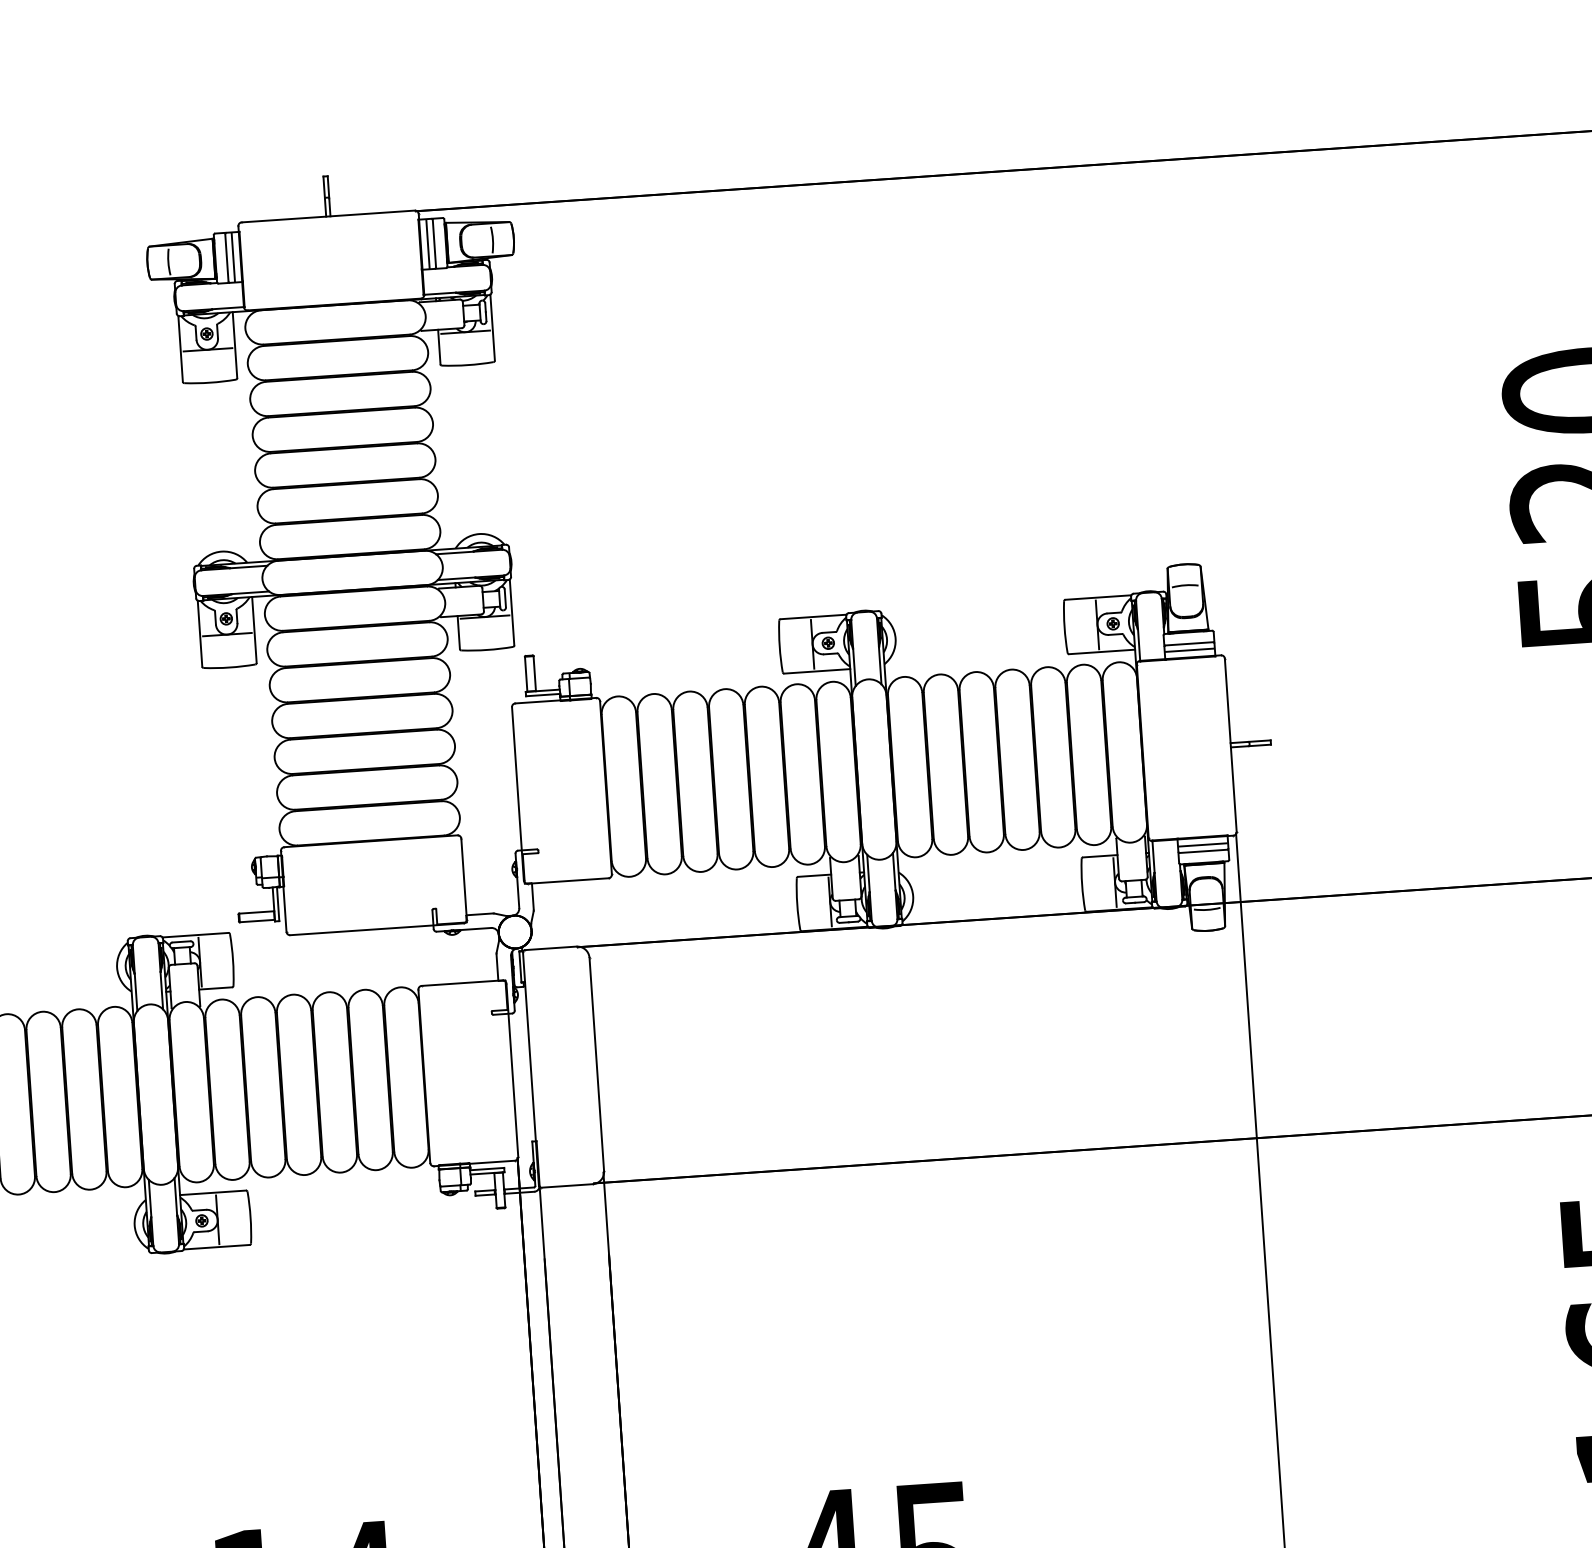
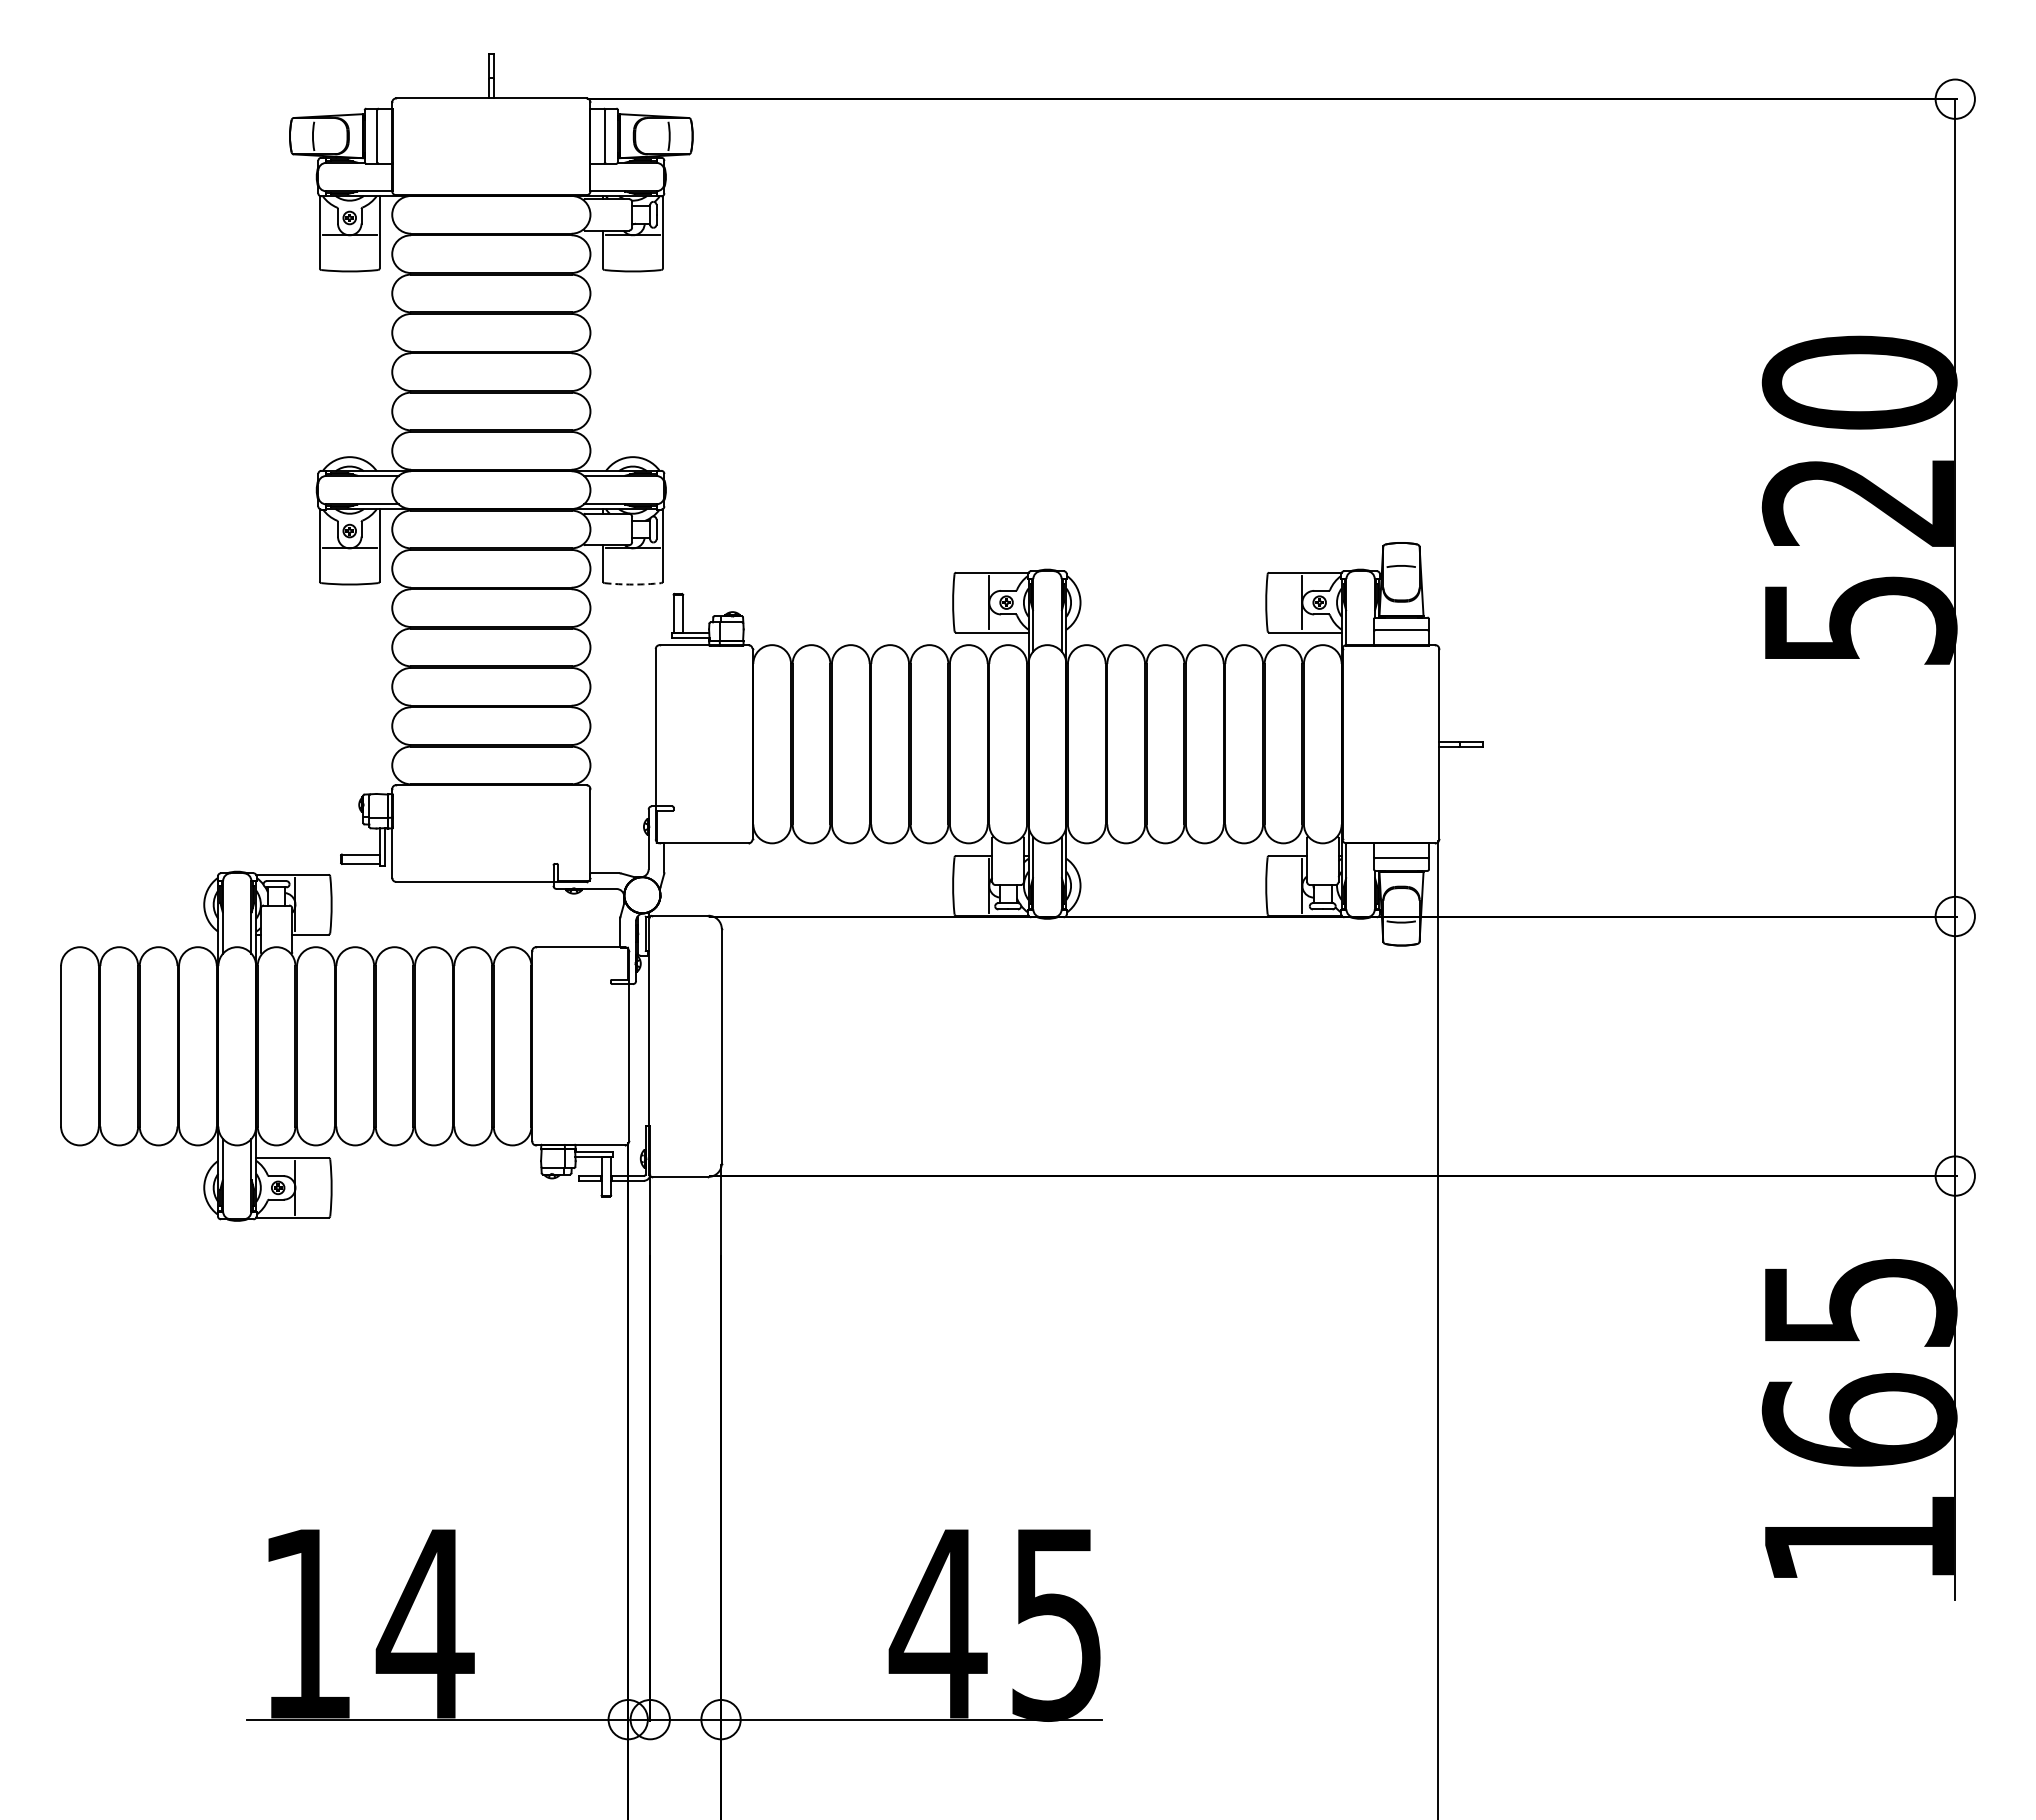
line: (428, 244) -> (598, 136), removed
line: (233, 257) -> (384, 136), removed
arc: (486, 649) -> (632, 584), solid -> dashed
line: (1189, 650) -> (1401, 637), removed
line: (1203, 845) -> (1401, 851), removed

